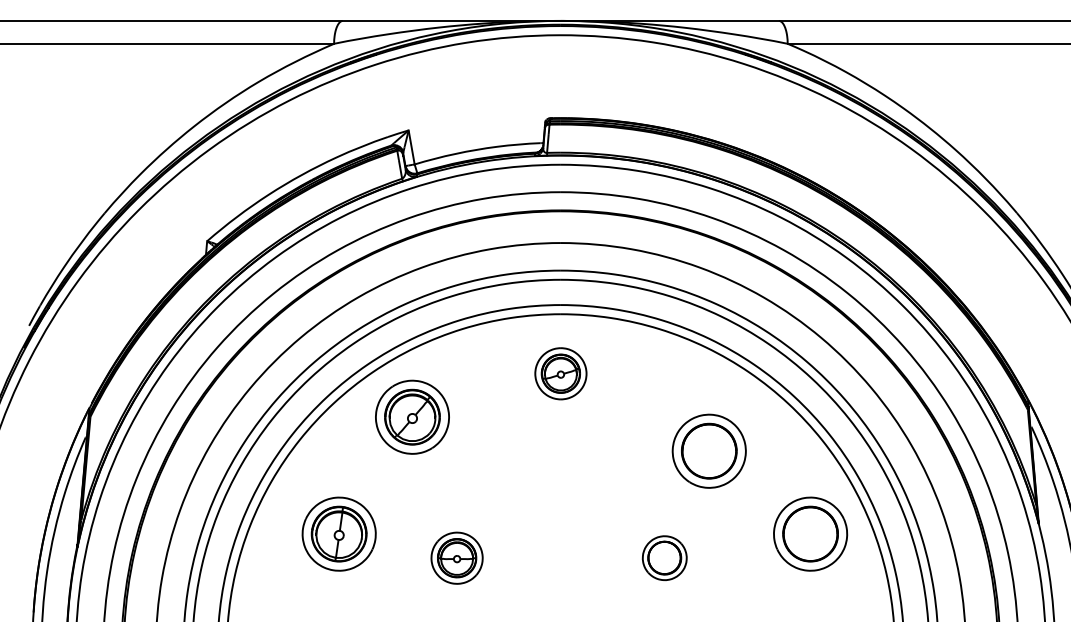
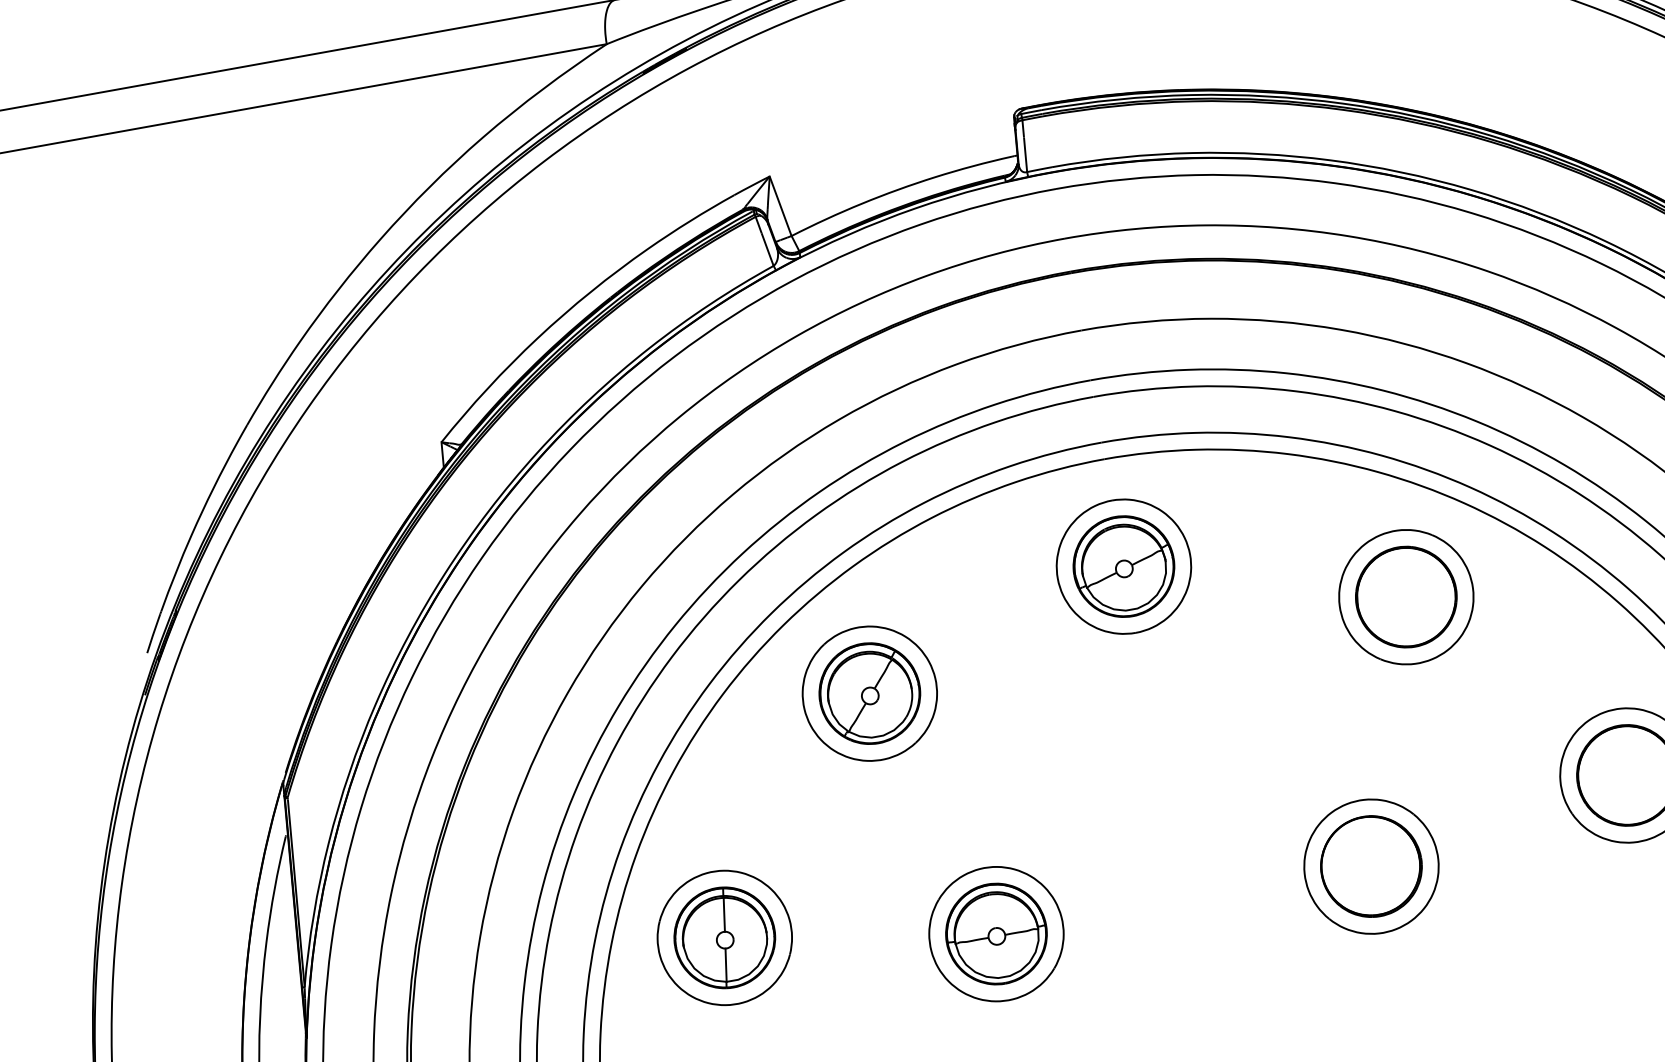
part: (560, 373) -> (1123, 566), size x1.43
part: (708, 450) -> (1404, 596), moved
part: (338, 533) -> (723, 936), moved
part: (456, 557) -> (995, 932), size x1.43
part: (664, 557) -> (1370, 865), size x1.67

